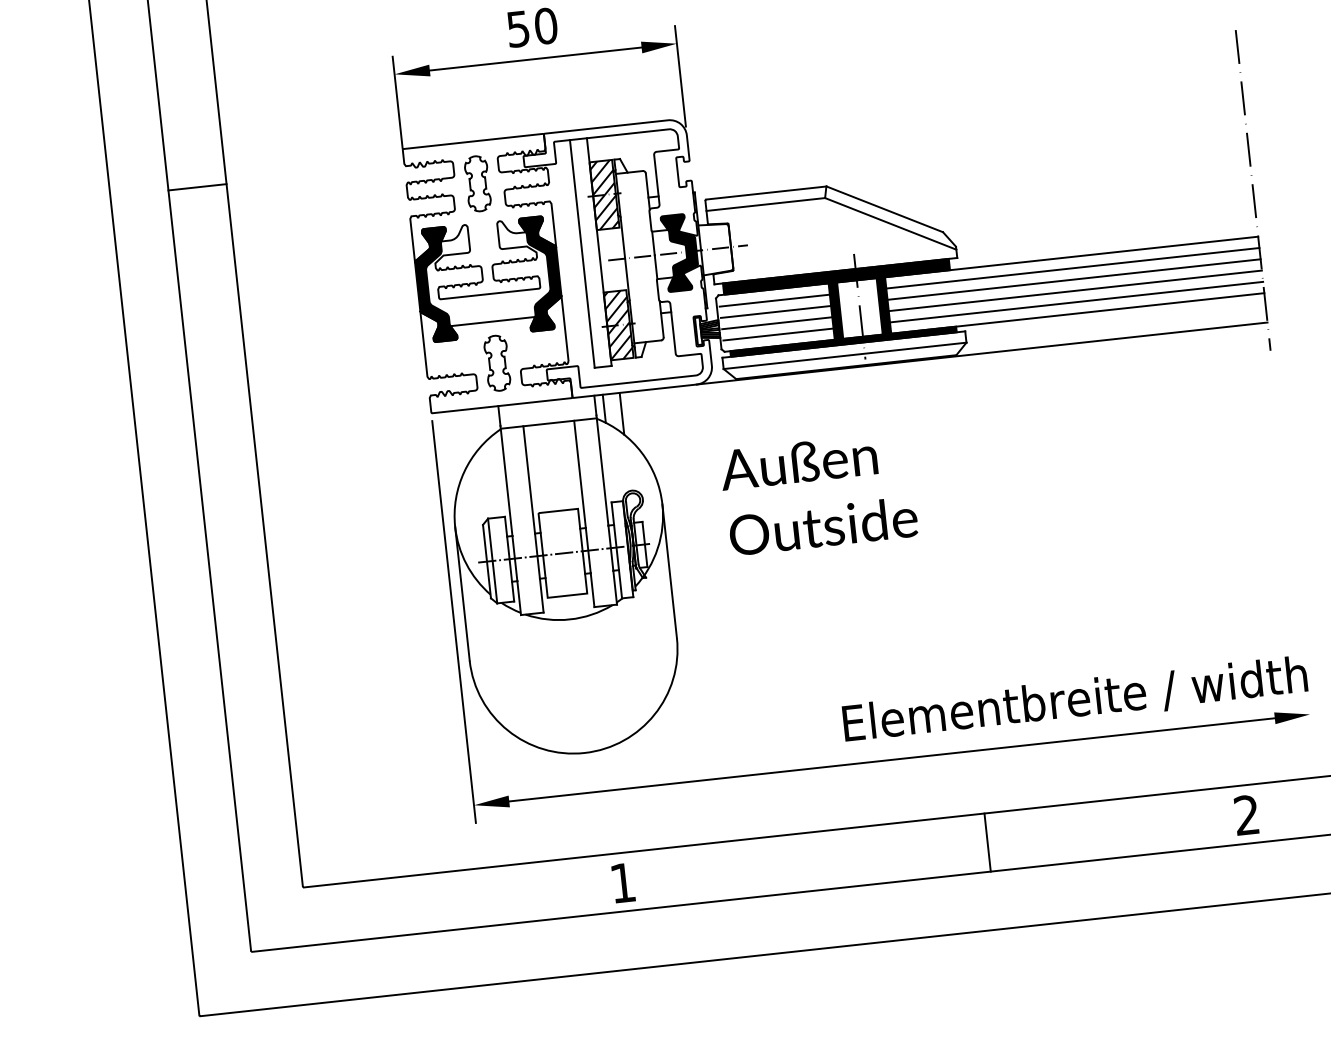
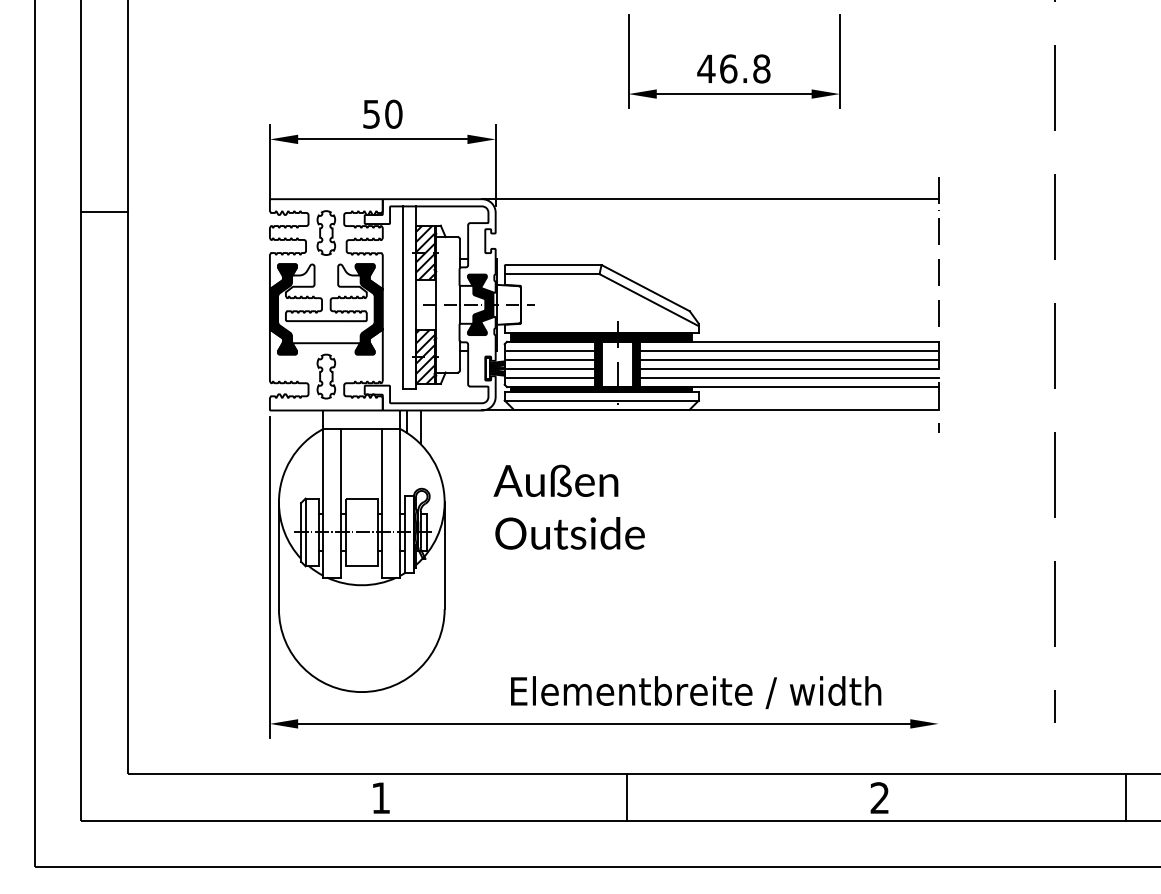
line: (953, 89) -> (710, 199), added
text: (1075, 700) -> (696, 692), moved
line: (987, 842) -> (626, 797), moved

